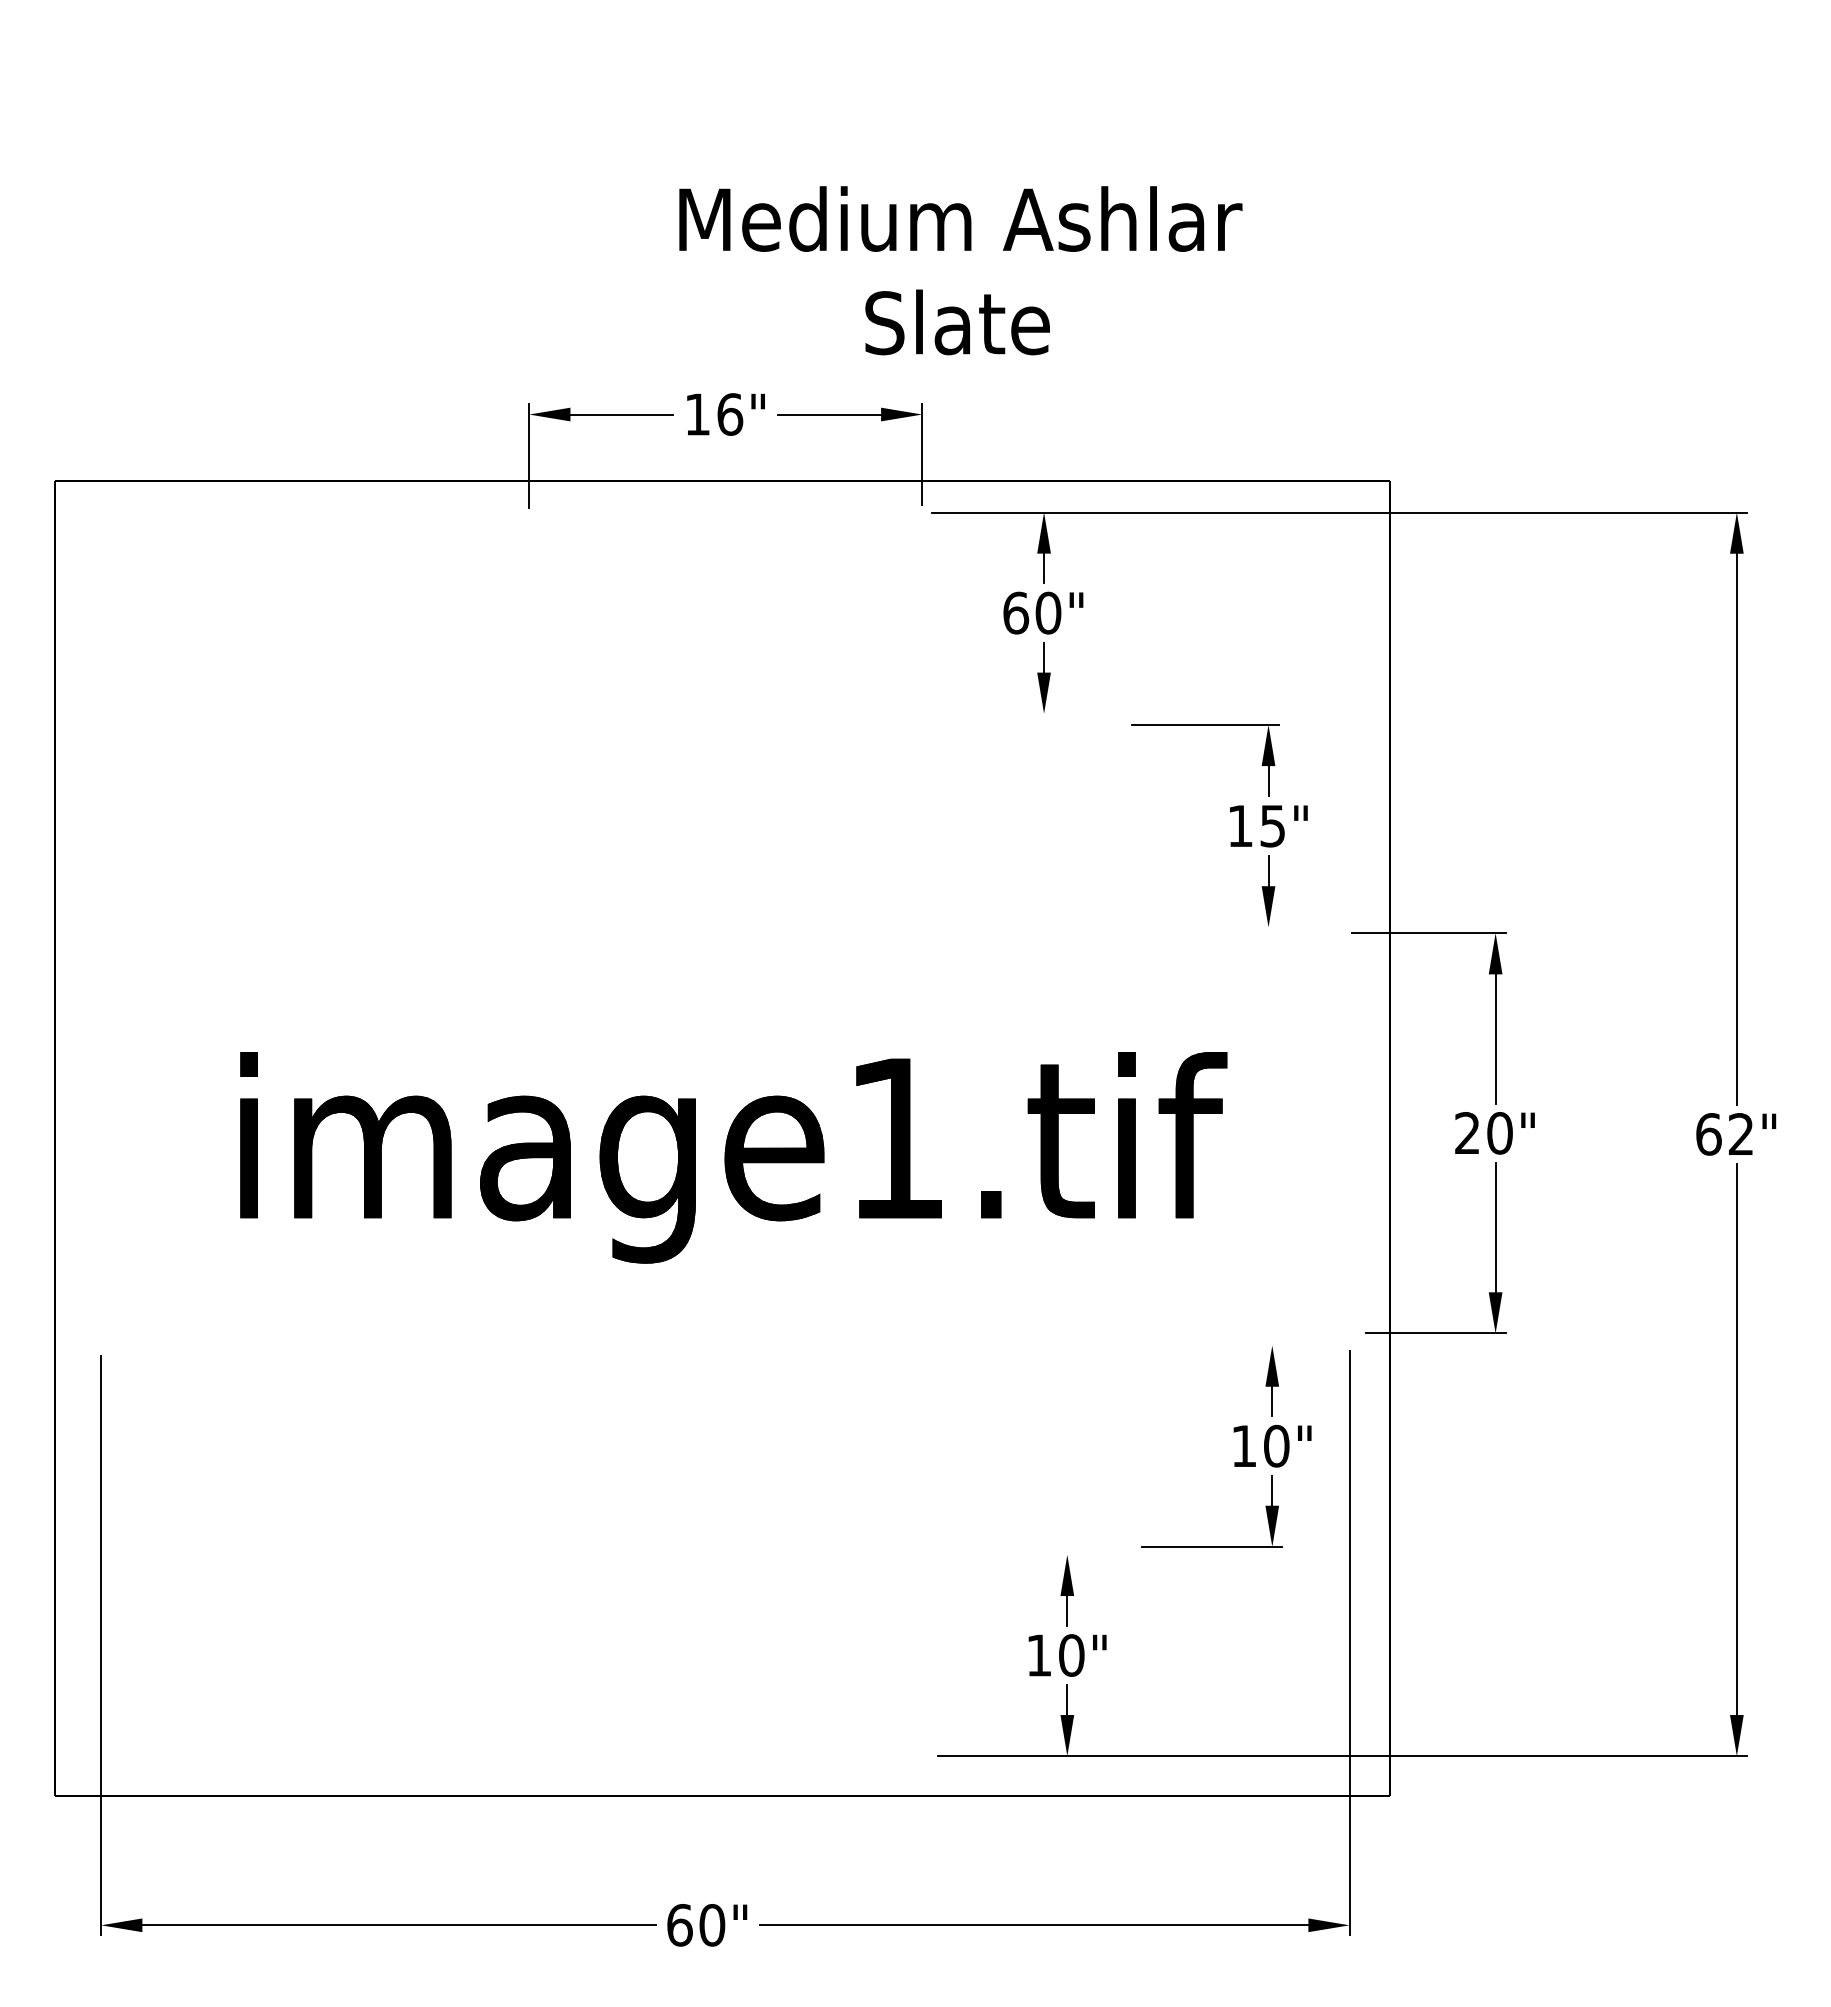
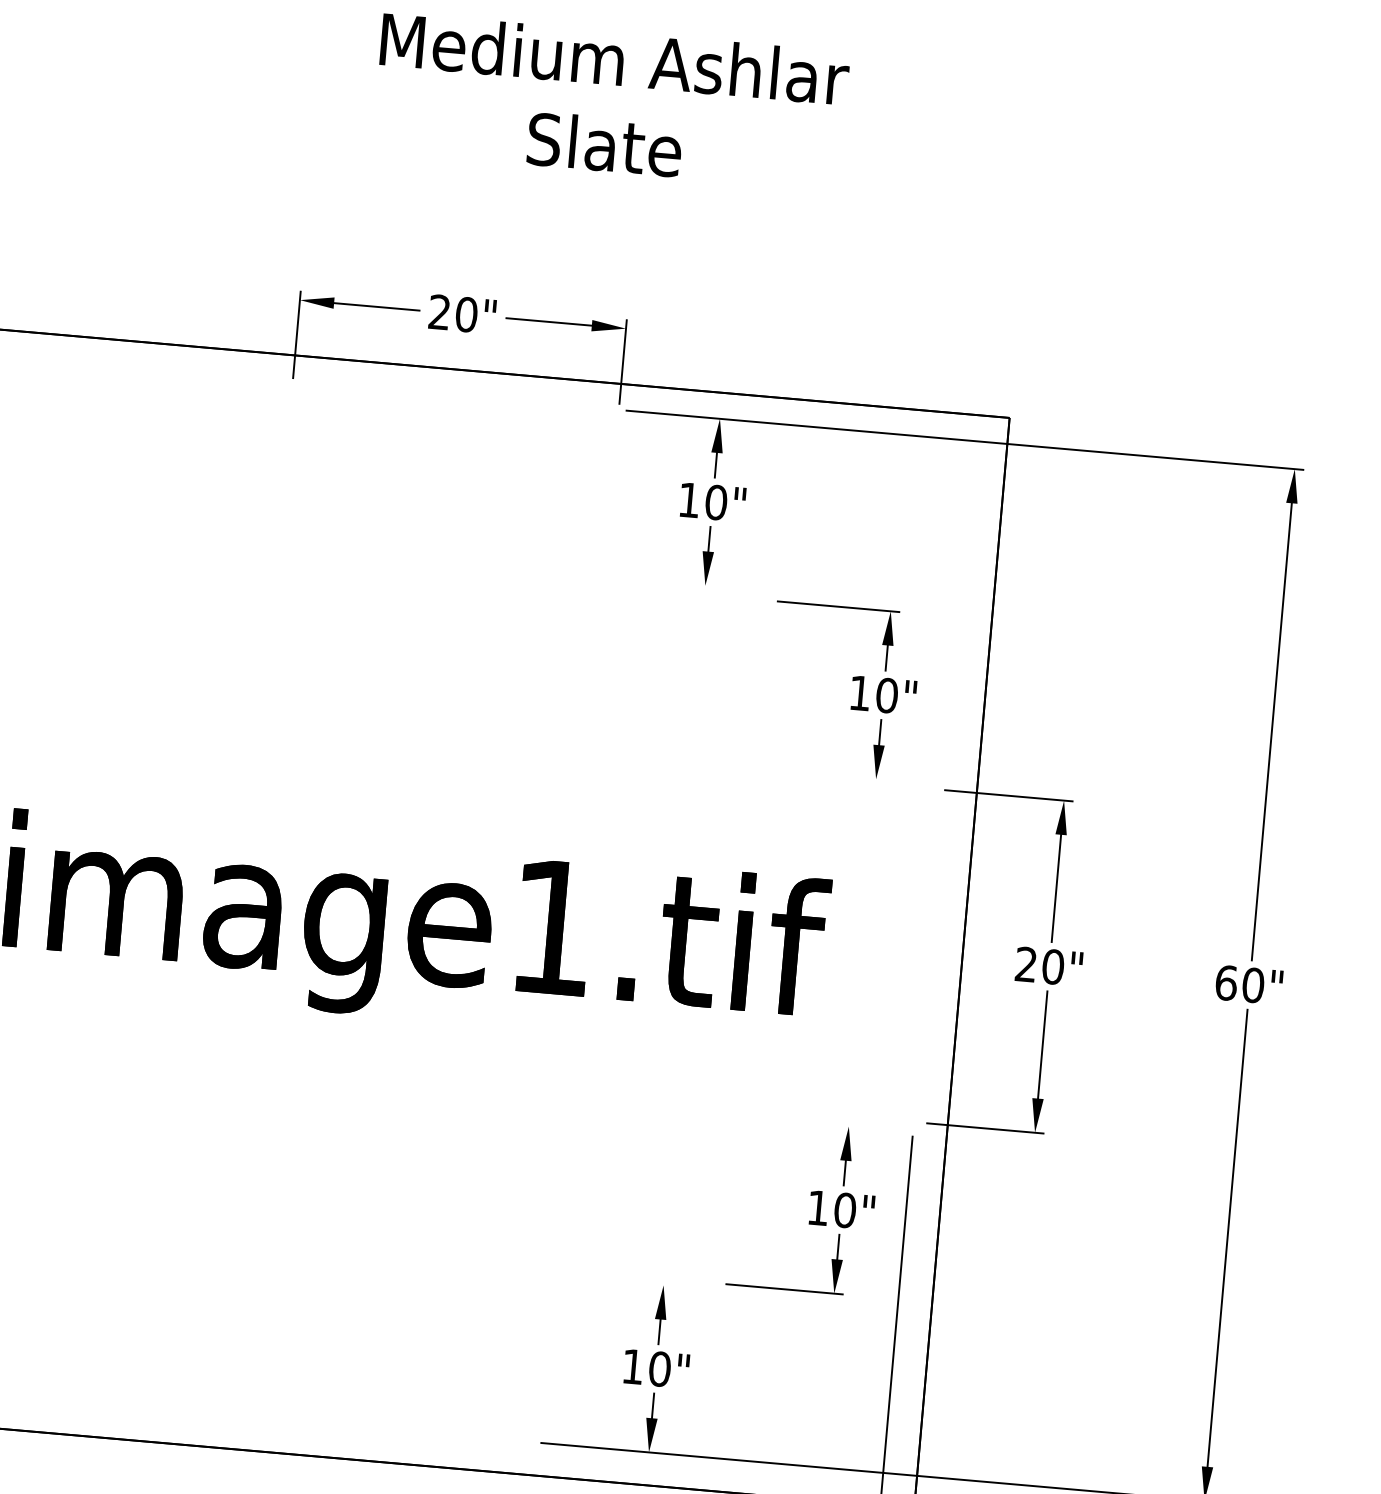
text: (960, 270) -> (610, 101), moved
text: (714, 414) -> (453, 313), 16" -> 20"
text: (1016, 612) -> (689, 499), 60" -> 10"
text: (1272, 825) -> (886, 695), 15" -> 10"
text: (1741, 1134) -> (1253, 985), 62" -> 60"

